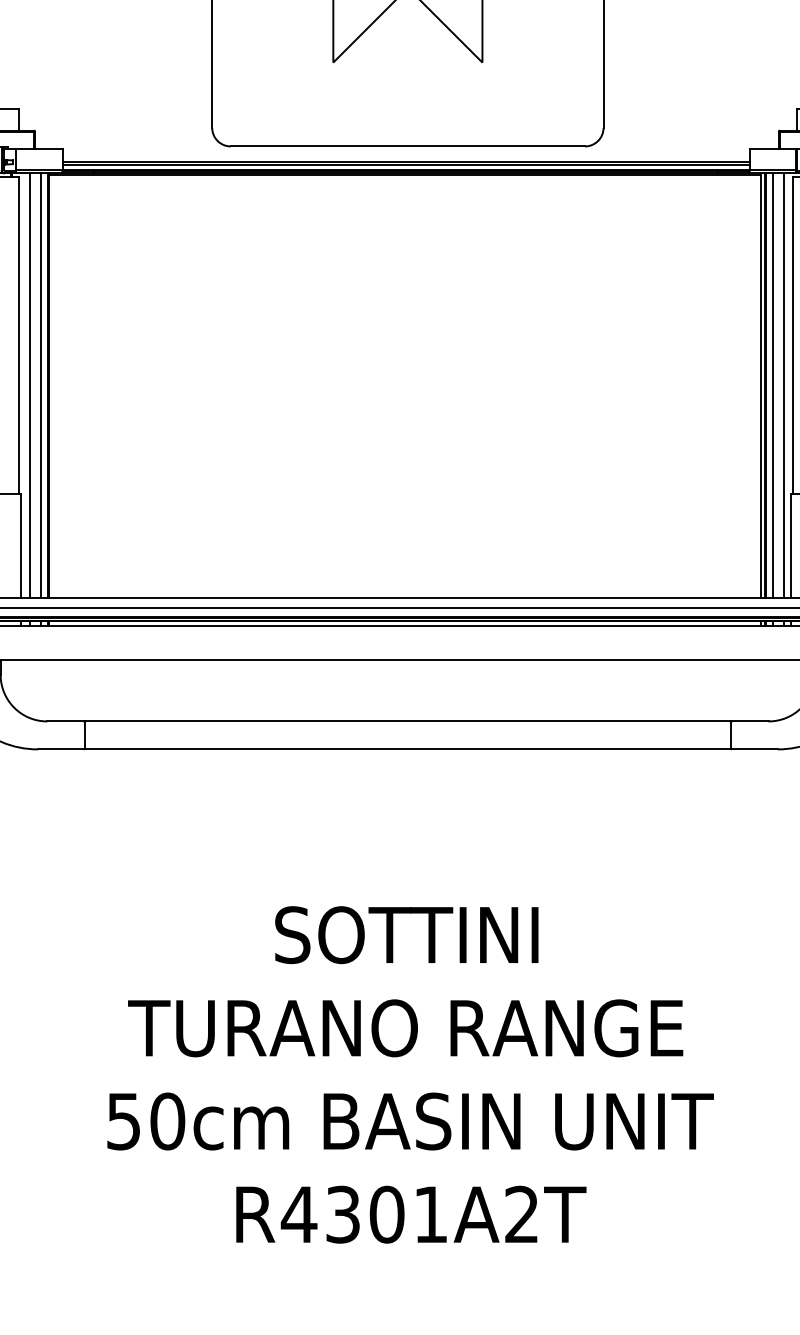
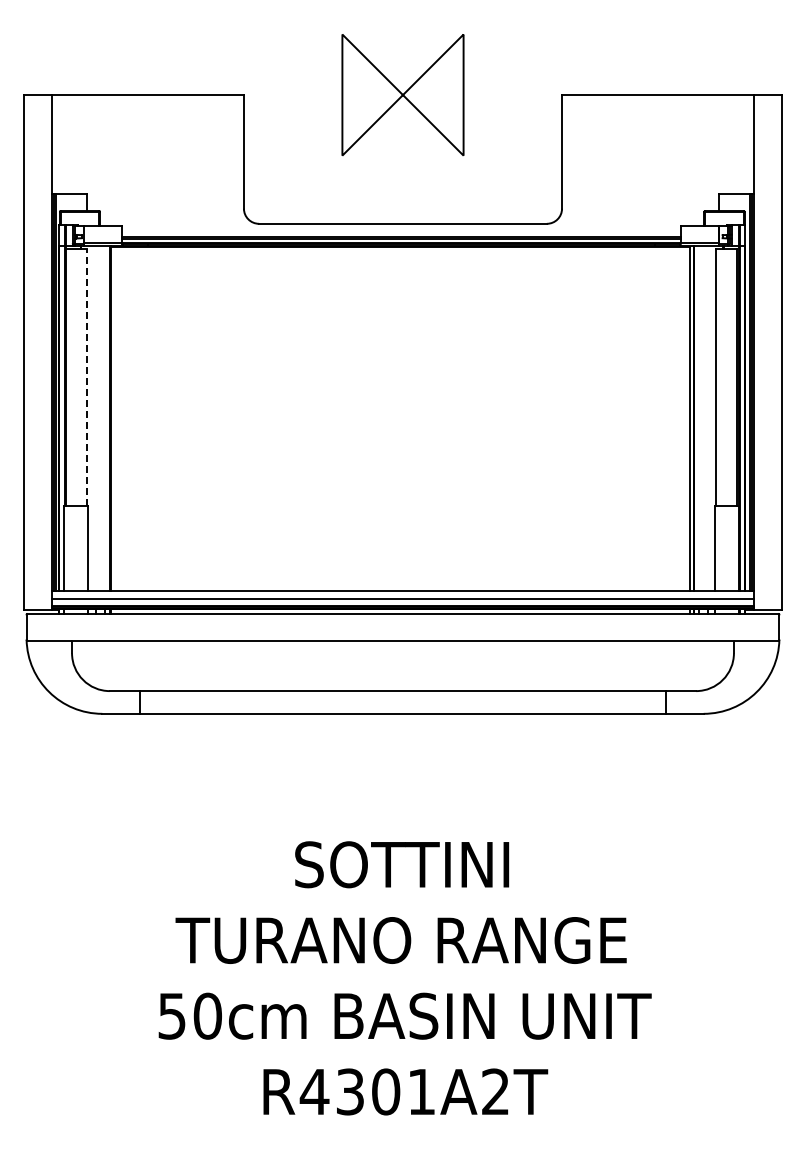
line: (18, 335) -> (86, 377), solid -> dashed
line: (30, 384) -> (96, 417), removed
line: (41, 384) -> (105, 417), removed
line: (772, 384) -> (699, 417), removed
line: (783, 384) -> (708, 417), removed

